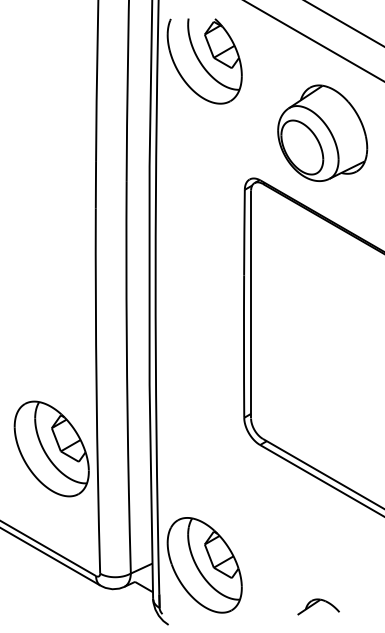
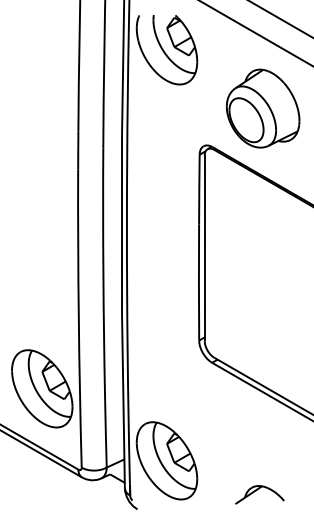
part: (51, 448) -> (42, 388), moved
part: (318, 606) -> (259, 494), size x1.43

